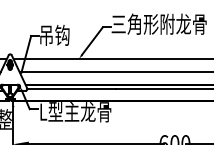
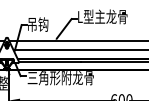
text: (158, 23) -> (110, 16), 三角形附龙骨 -> L型主龙骨
text: (86, 112) -> (60, 78), L型主龙骨 -> 三角形附龙骨

